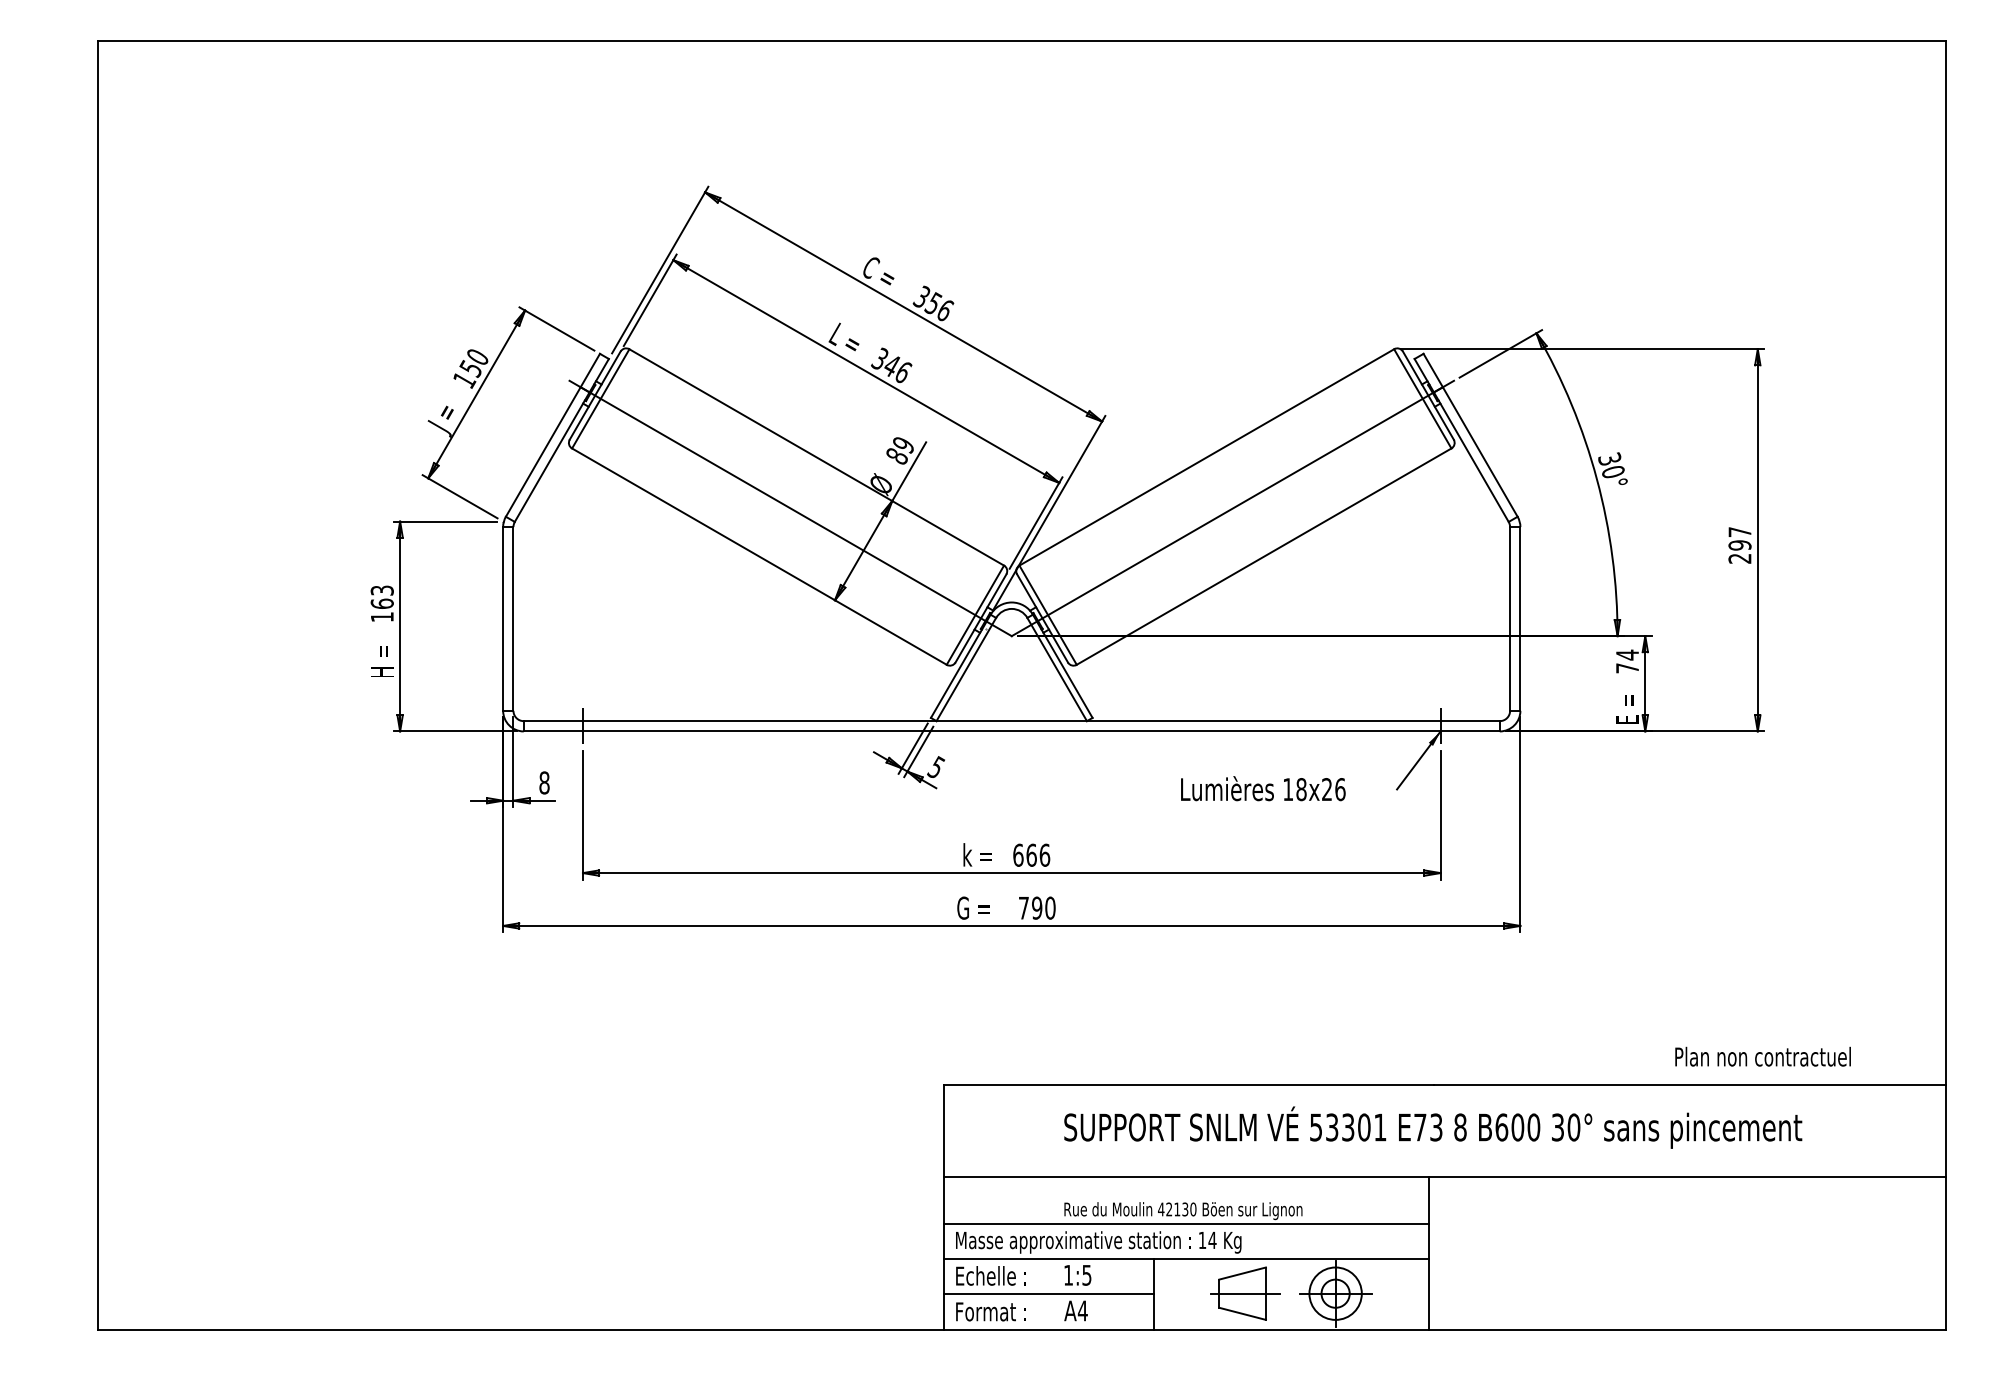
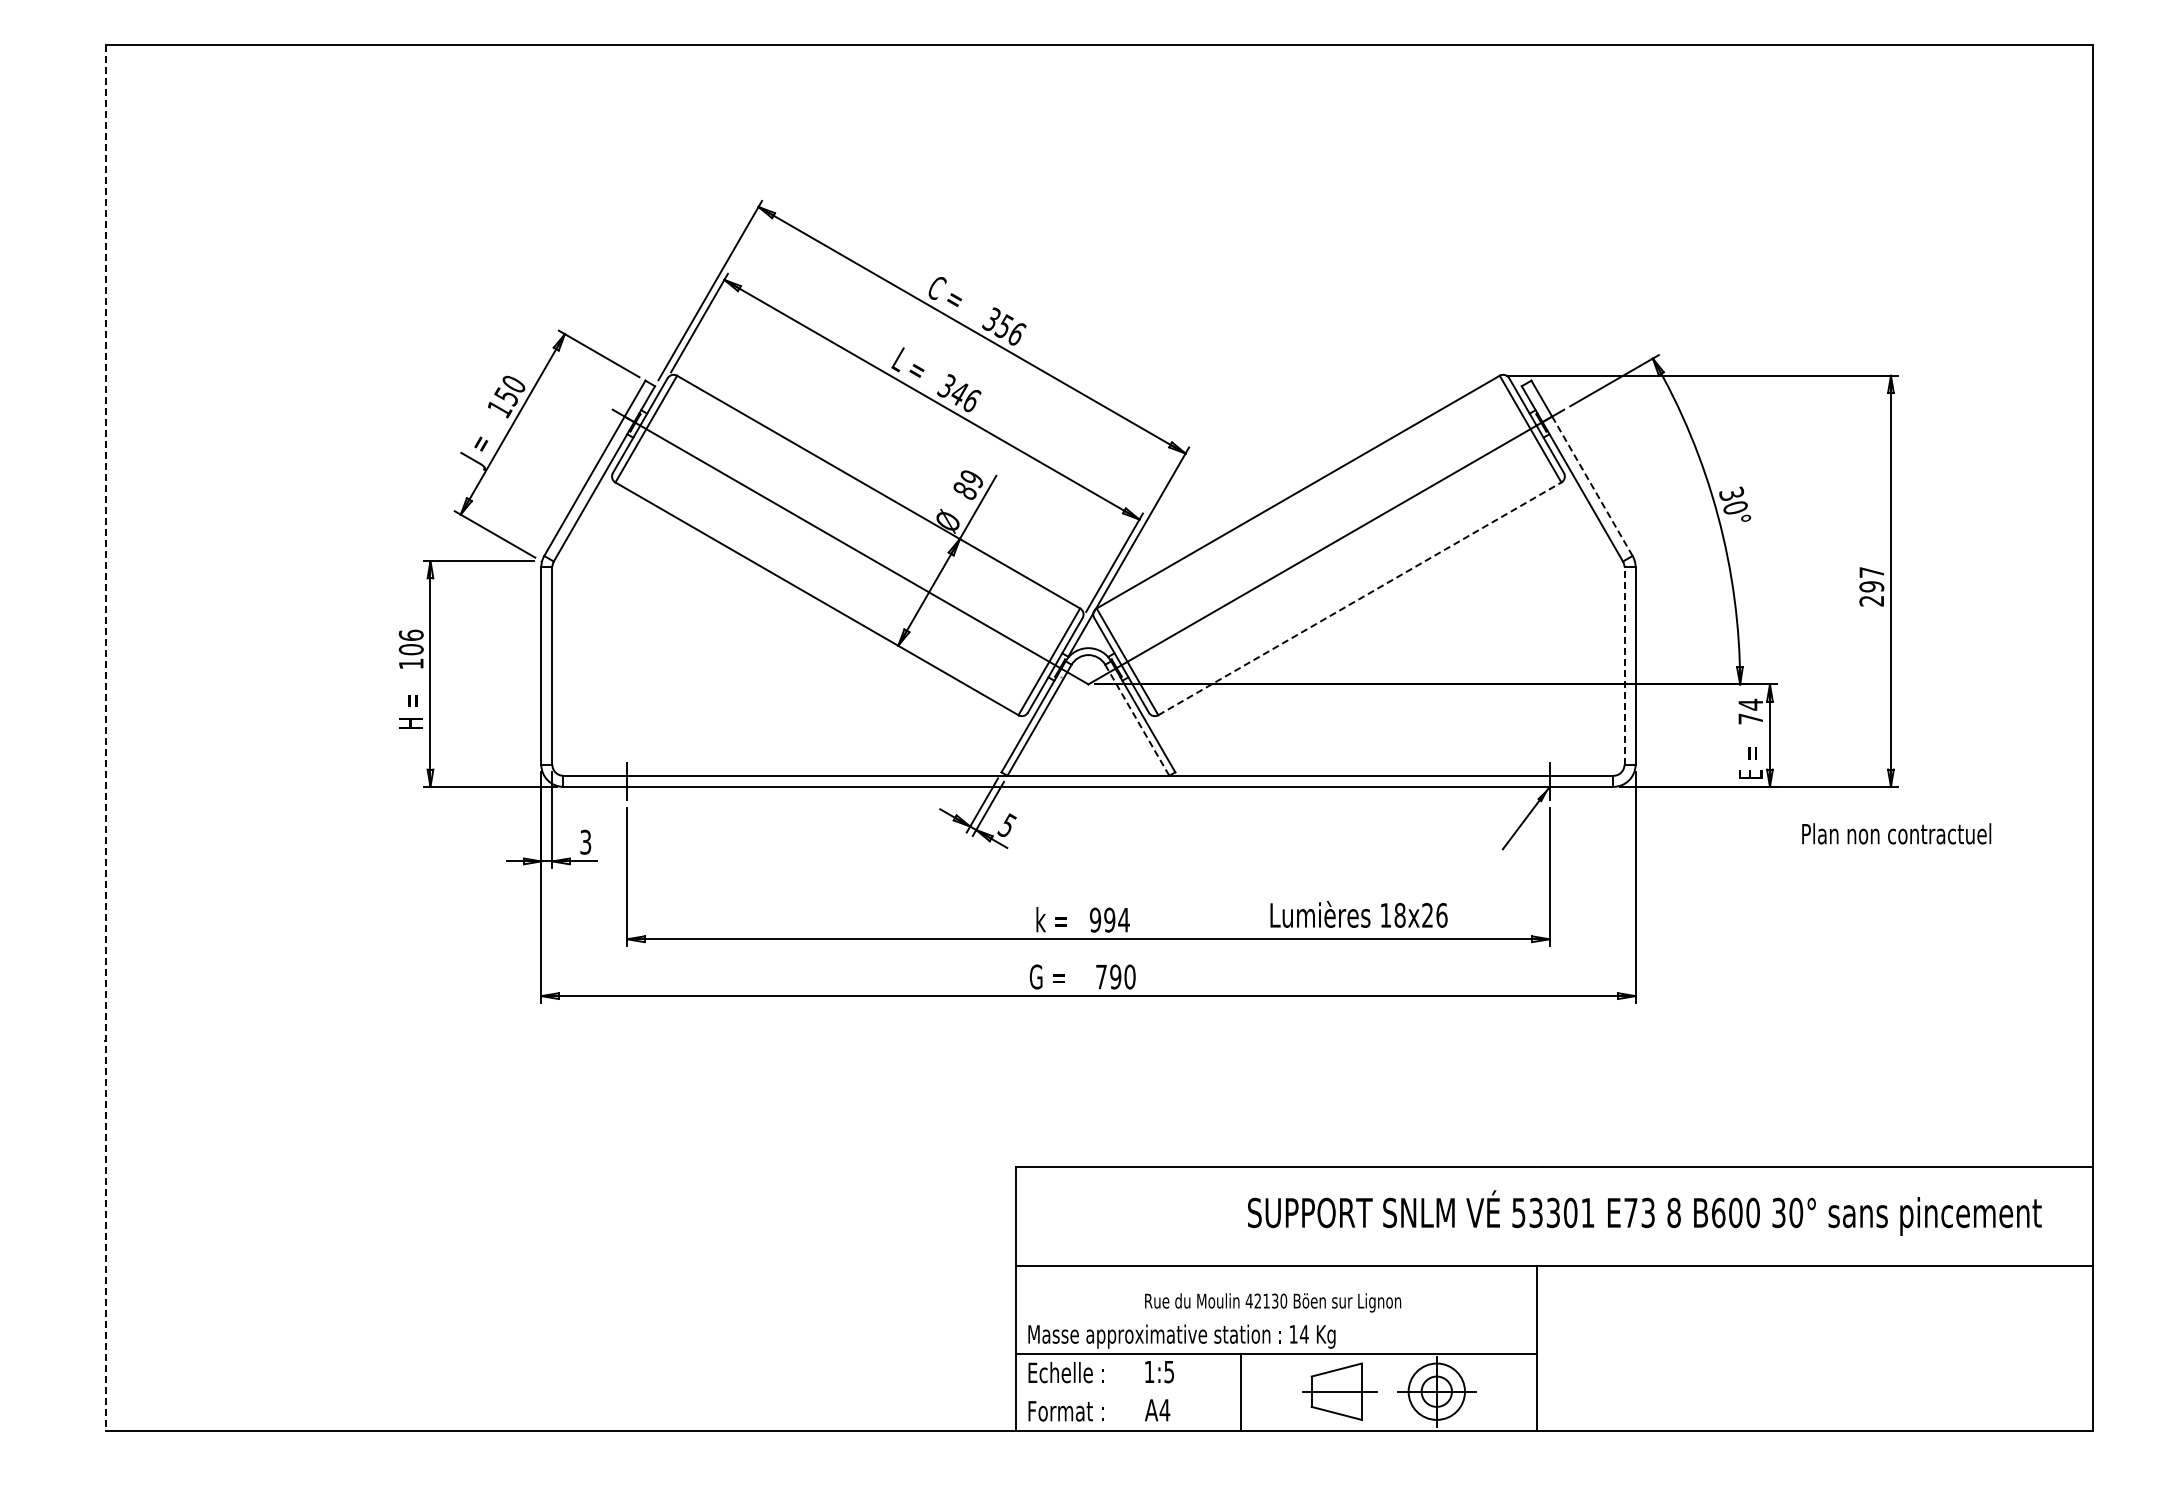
line: (1480, 451) -> (1592, 485), solid -> dashed
line: (1263, 556) -> (1359, 598), solid -> dashed
text: (381, 597) -> (410, 642), 163 -> 106
line: (1510, 618) -> (1624, 665), solid -> dashed
line: (1057, 669) -> (1137, 720), solid -> dashed
line: (98, 686) -> (105, 738), solid -> dashed
text: (544, 782) -> (585, 841), 8 -> 3
text: (1262, 788) -> (1358, 914), moved
text: (1031, 854) -> (1109, 919), 666 -> 994
text: (1762, 1056) -> (1896, 833), moved
text: (1432, 1127) -> (1644, 1212), moved
line: (1185, 1223) -> (1275, 1316), removed
line: (1049, 1294) -> (1128, 1392), removed

